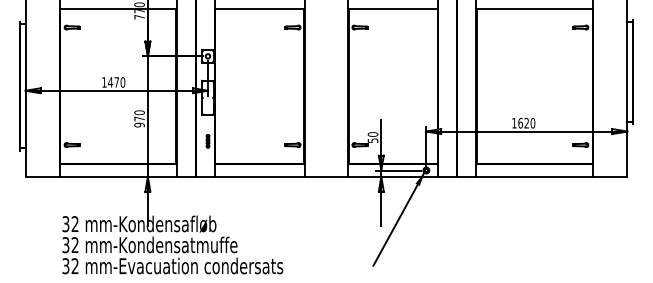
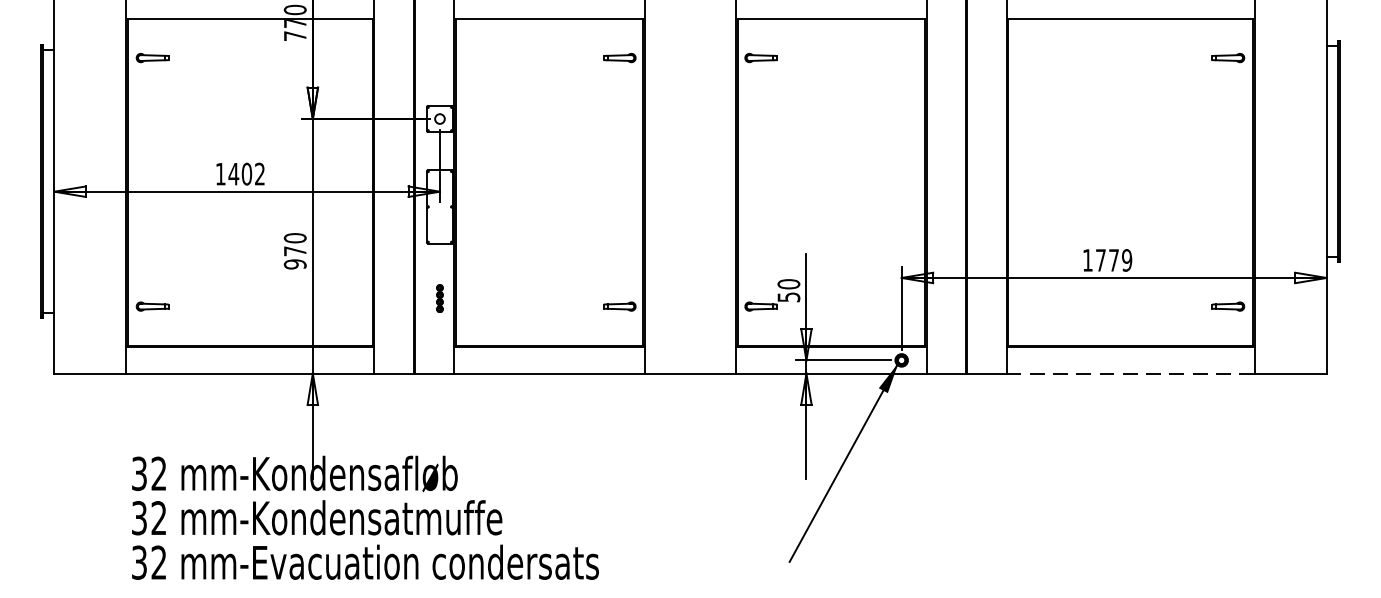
text: (119, 82) -> (252, 174), 1470 -> 1402
text: (526, 122) -> (1113, 258), 1620 -> 1779
line: (534, 176) -> (1130, 373), solid -> dashed

